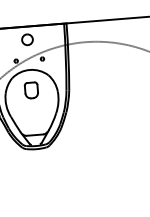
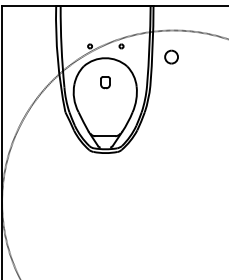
part: (27, 39) -> (171, 56), moved
part: (31, 90) -> (105, 82), size x0.6

